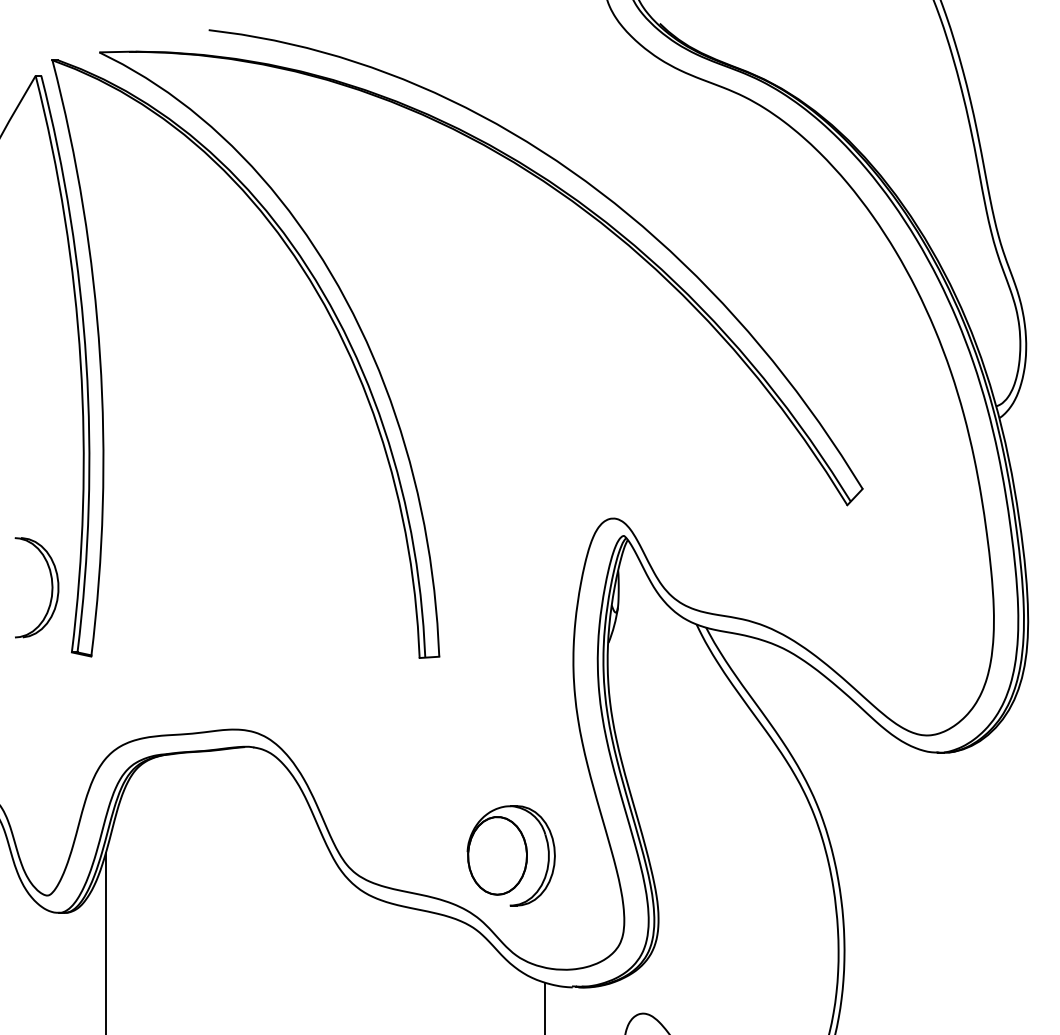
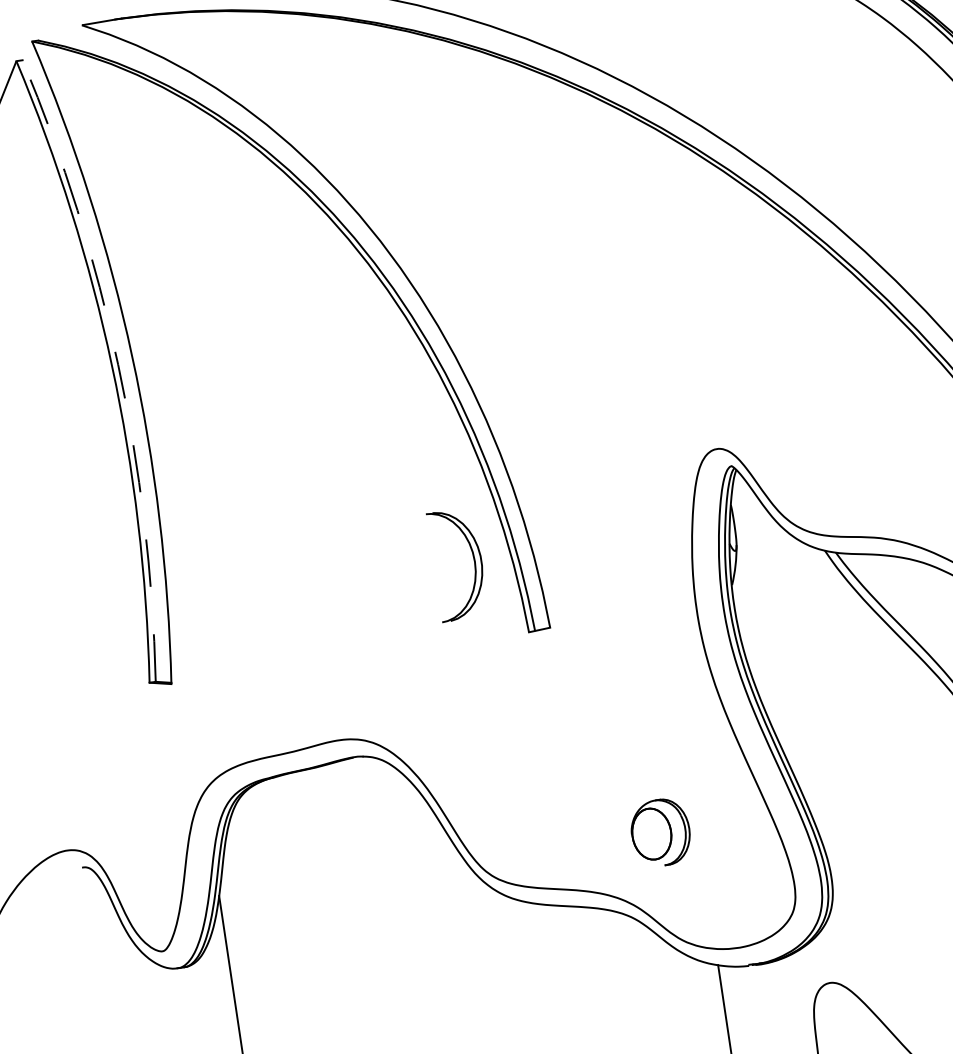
arc: (86, 362) -> (118, 364), solid -> dashed
part: (51, 587) -> (473, 562), moved
part: (510, 855) -> (660, 832), size x0.6

